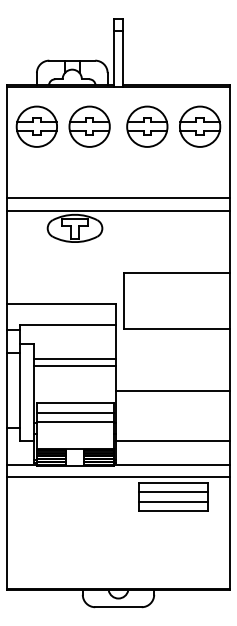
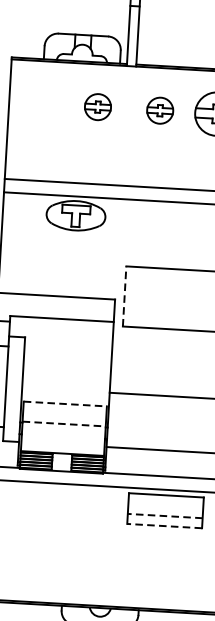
part: (36, 126) -> (40, 103), removed
part: (89, 126) -> (97, 106), size x0.6
part: (147, 126) -> (160, 110), size x0.6
line: (124, 300) -> (124, 296), solid -> dashed
line: (74, 358) -> (67, 355), removed
line: (74, 365) -> (66, 363), removed
line: (75, 403) -> (65, 404), solid -> dashed
line: (74, 413) -> (63, 414), removed
line: (75, 421) -> (64, 423), solid -> dashed
line: (173, 491) -> (165, 504), removed
line: (173, 501) -> (165, 515), solid -> dashed
line: (173, 511) -> (164, 526), solid -> dashed

